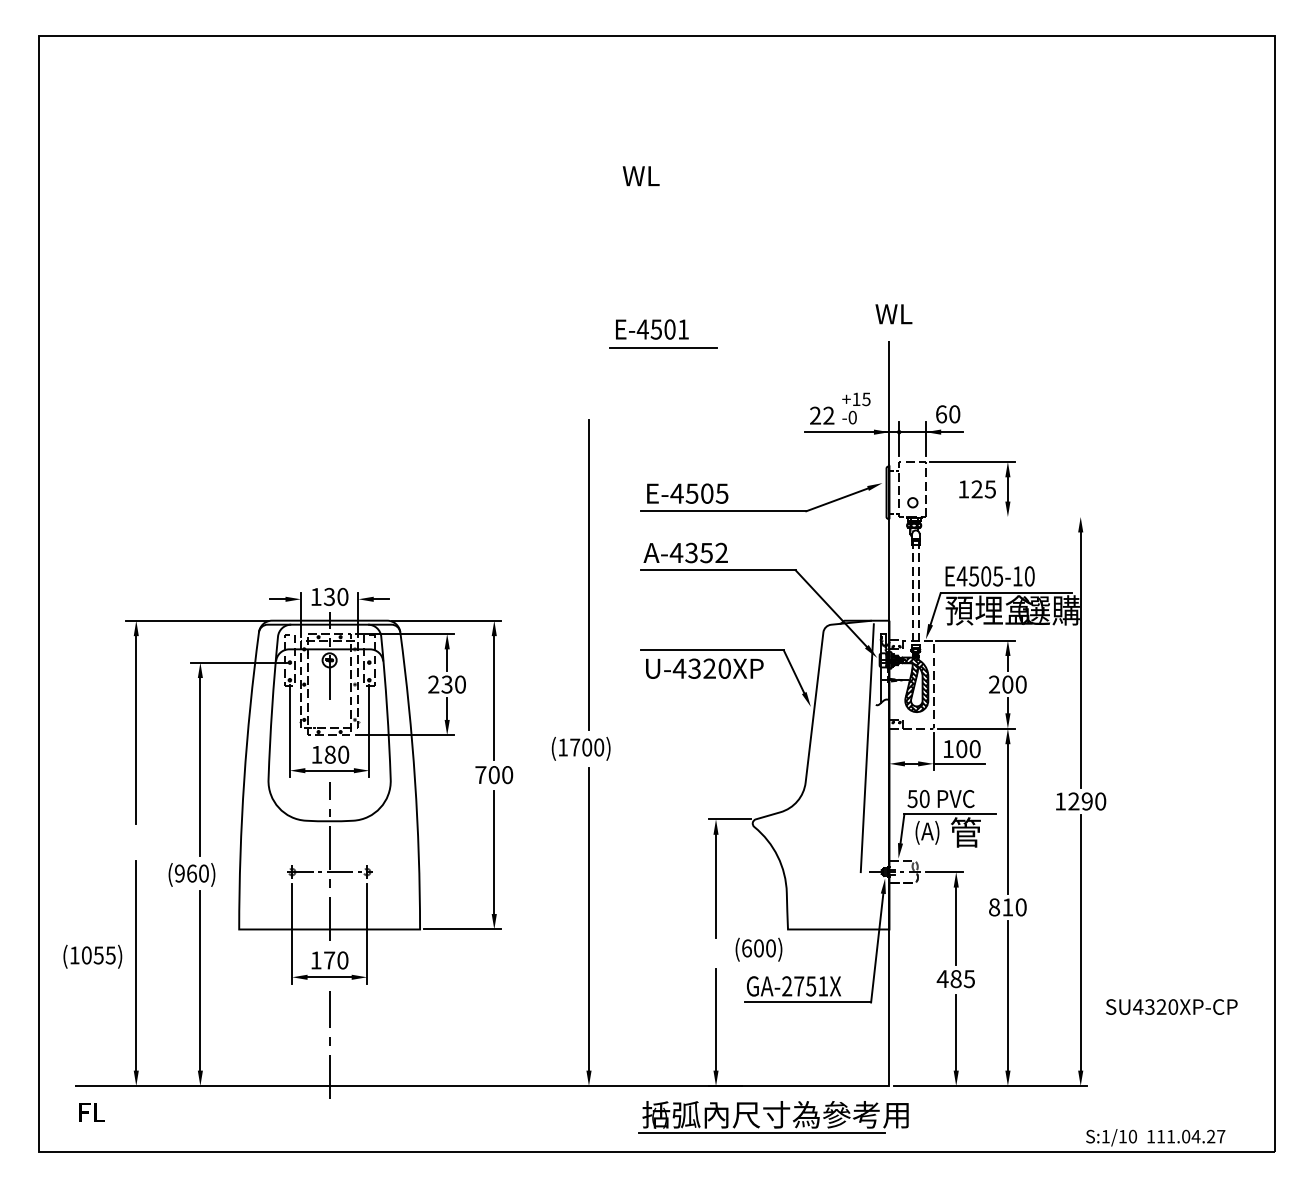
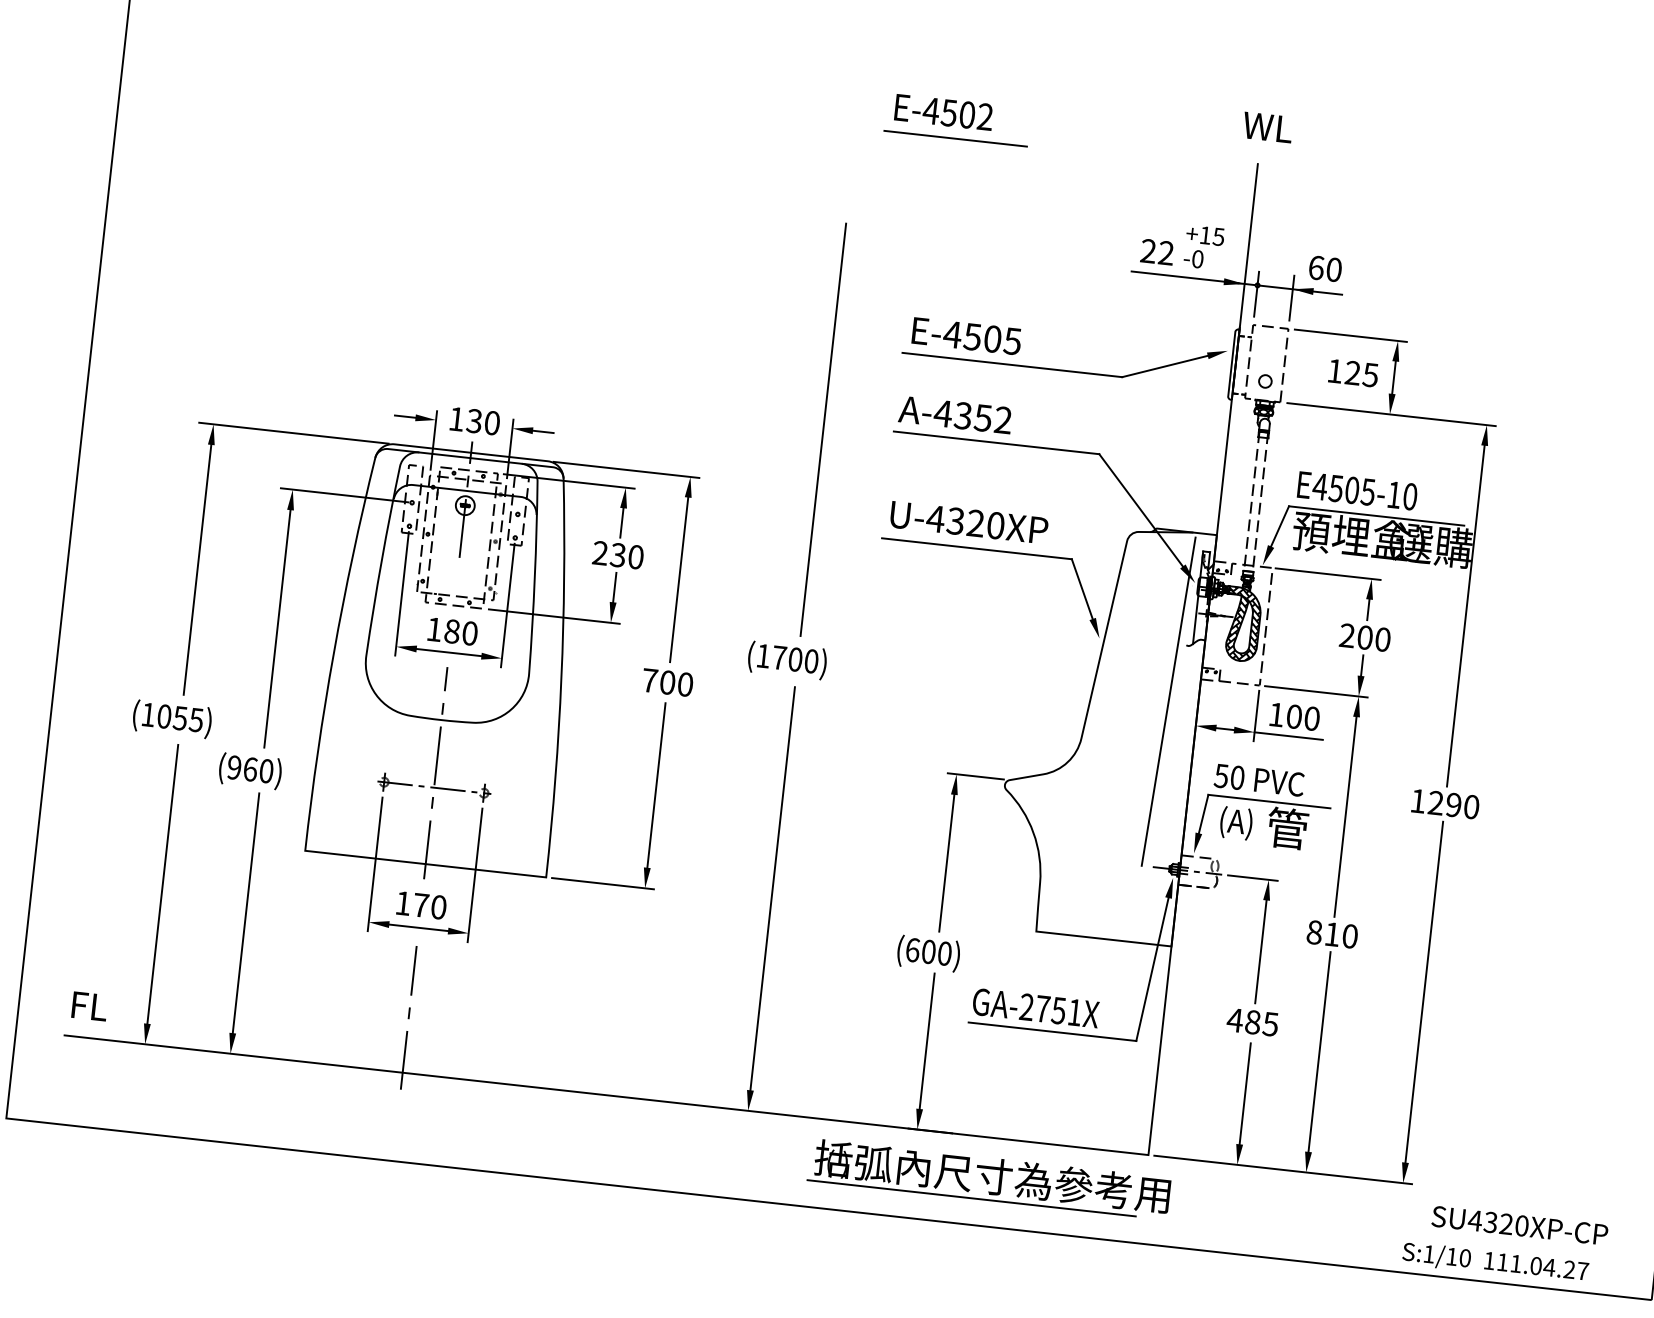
text: (683, 329) -> (985, 116), E-4501 -> E-4502
line: (1008, 517) -> (1390, 415), added
text: (704, 668) -> (968, 522), moved
text: (758, 949) -> (928, 953), moved
text: (92, 956) -> (171, 718), moved
text: (1171, 1006) -> (1519, 1224), moved
text: (91, 1112) -> (88, 1006), moved

